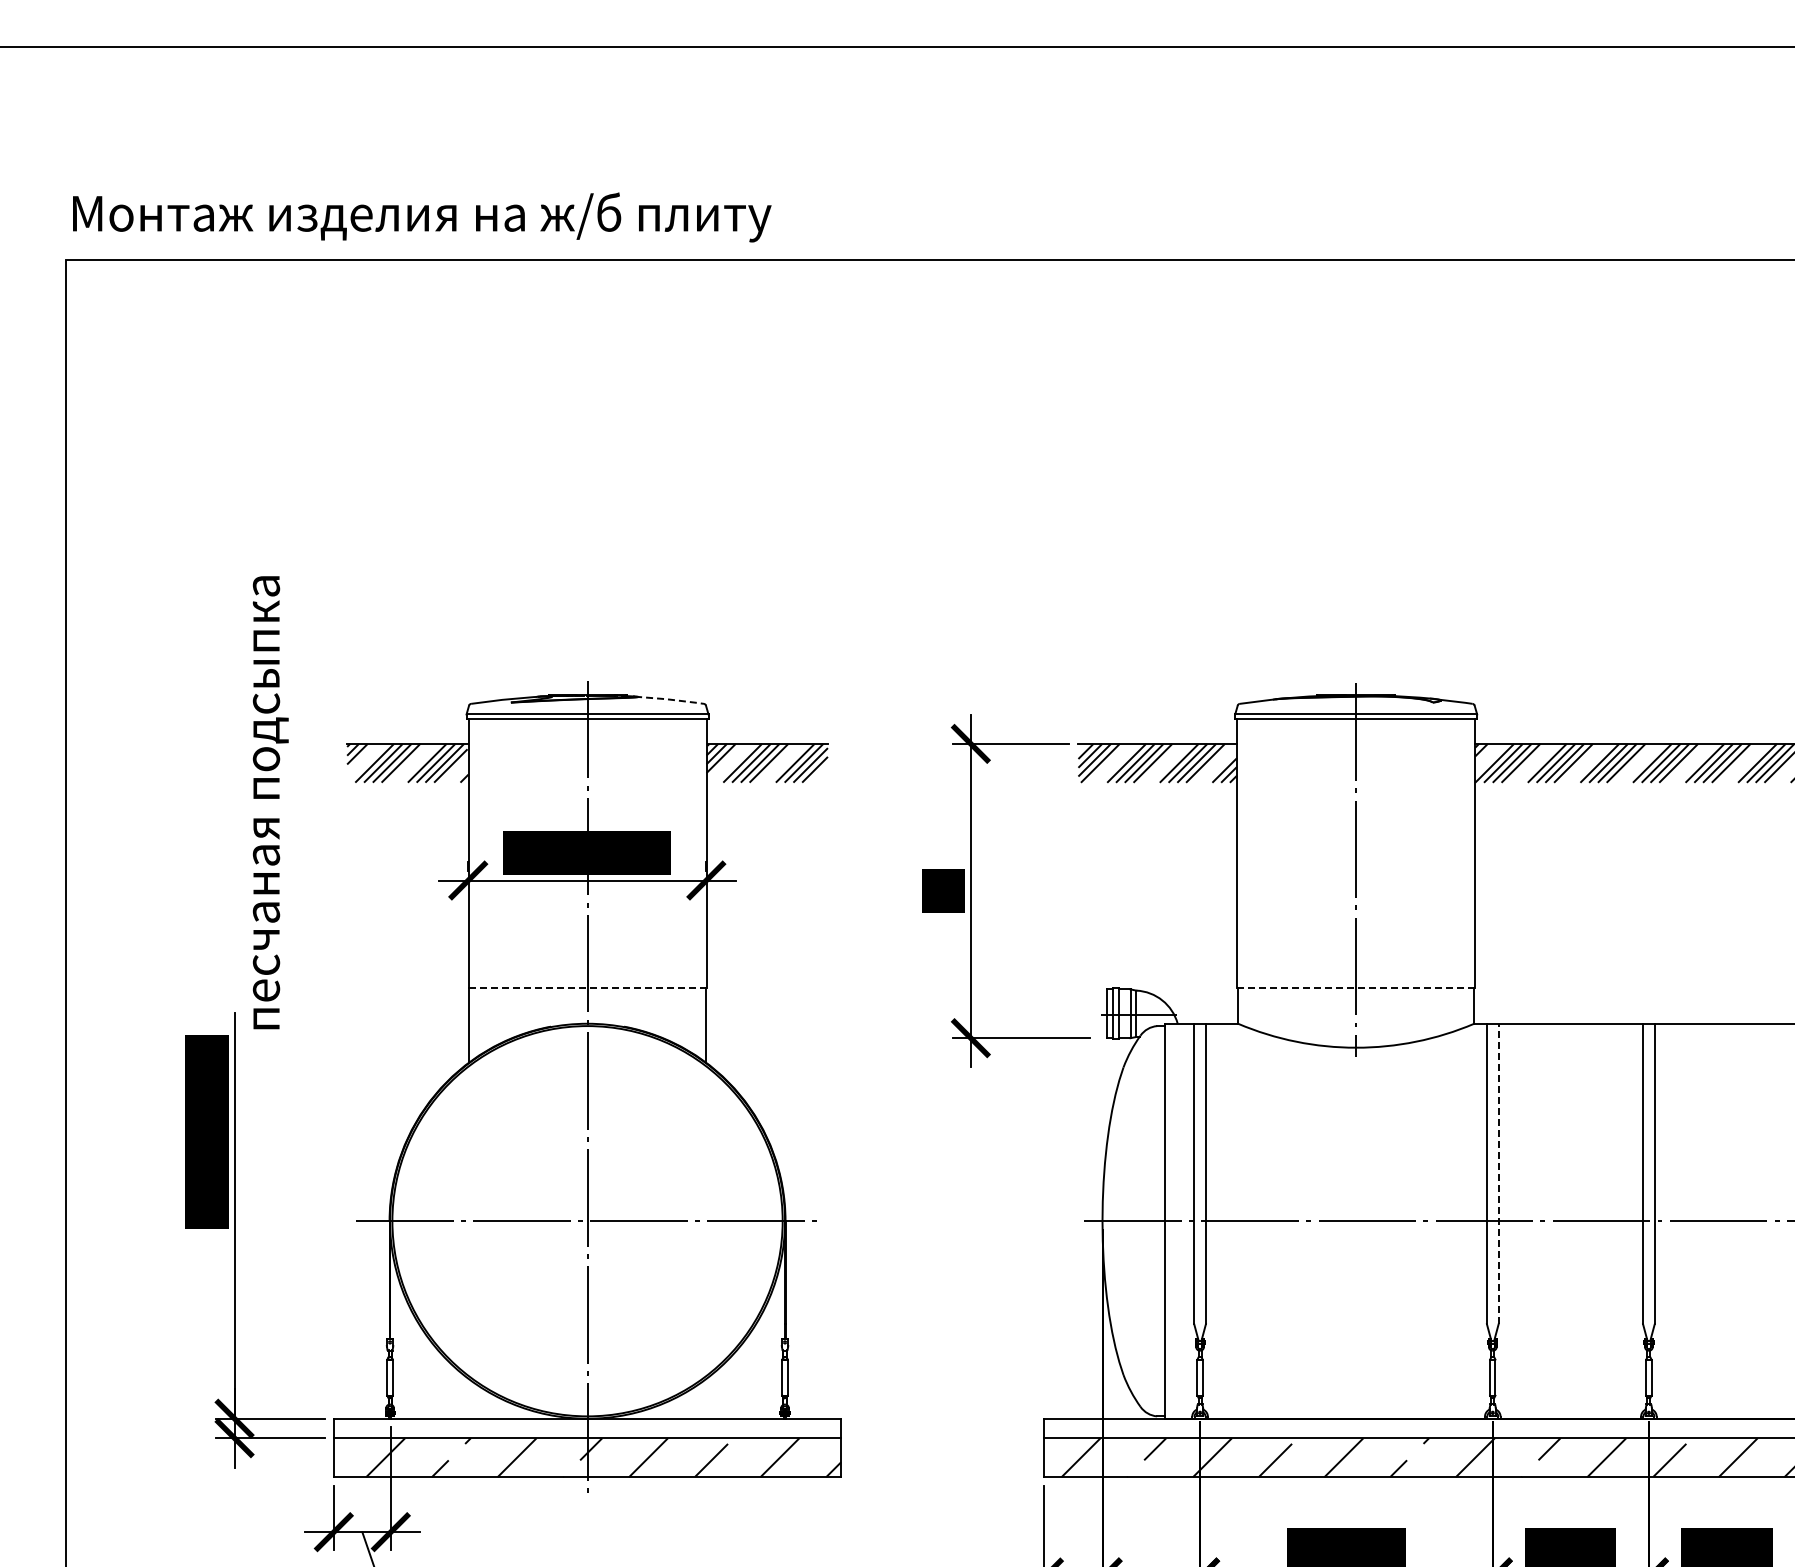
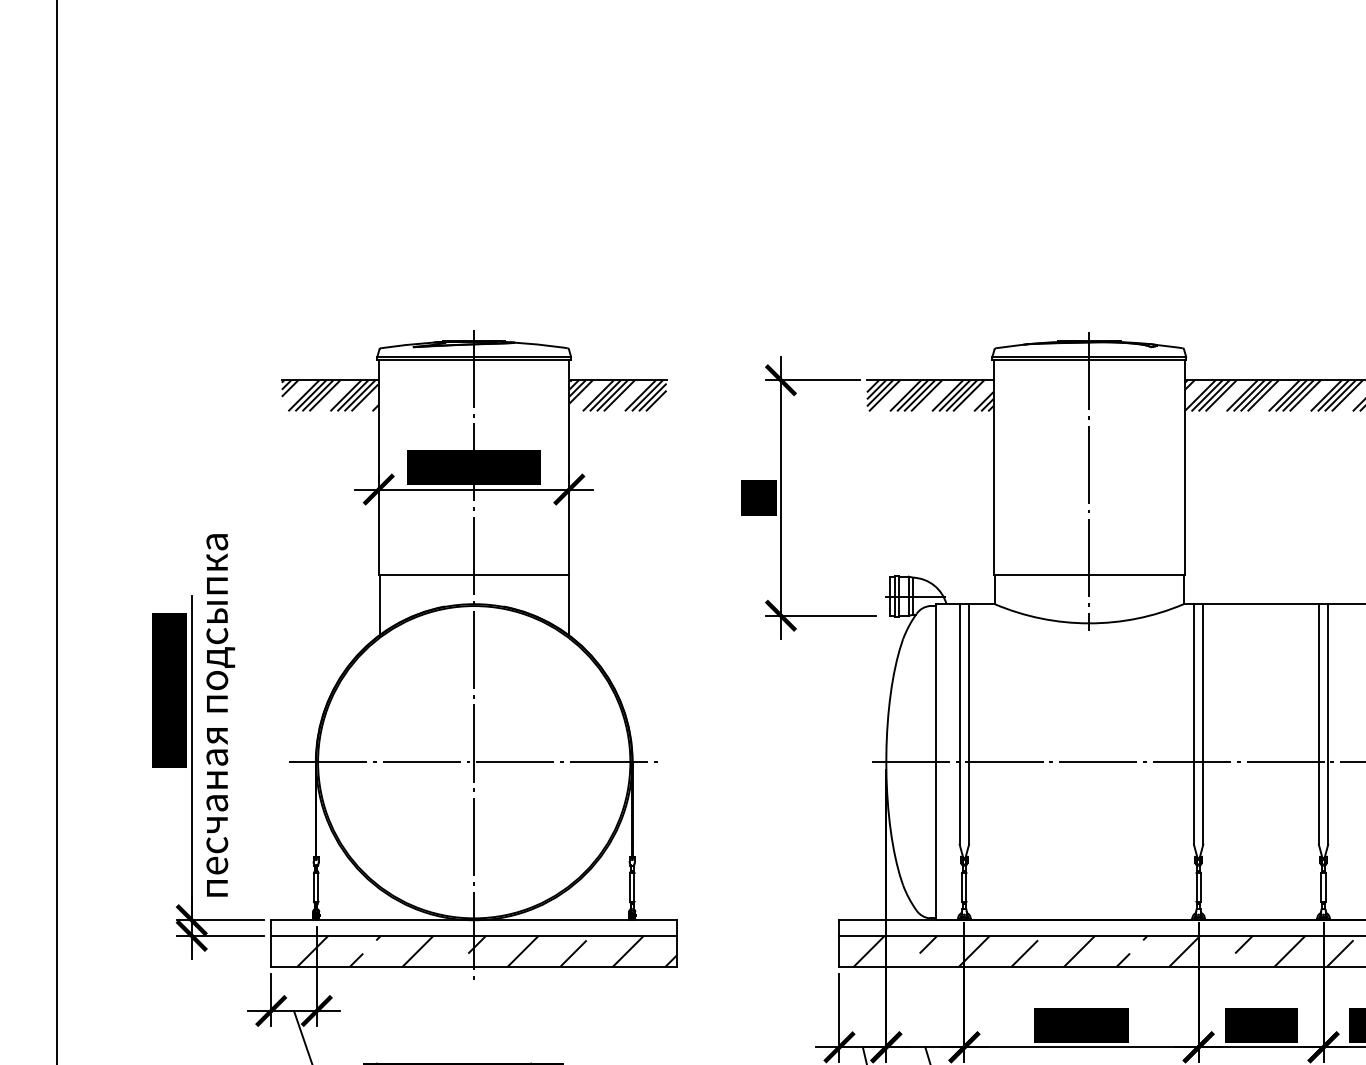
line: (670, 699) -> (540, 344), dashed -> solid
text: (270, 802) -> (220, 715), moved
line: (588, 987) -> (474, 575), dashed -> solid
line: (1356, 987) -> (1089, 575), dashed -> solid
line: (1498, 1173) -> (1203, 724), dashed -> solid

